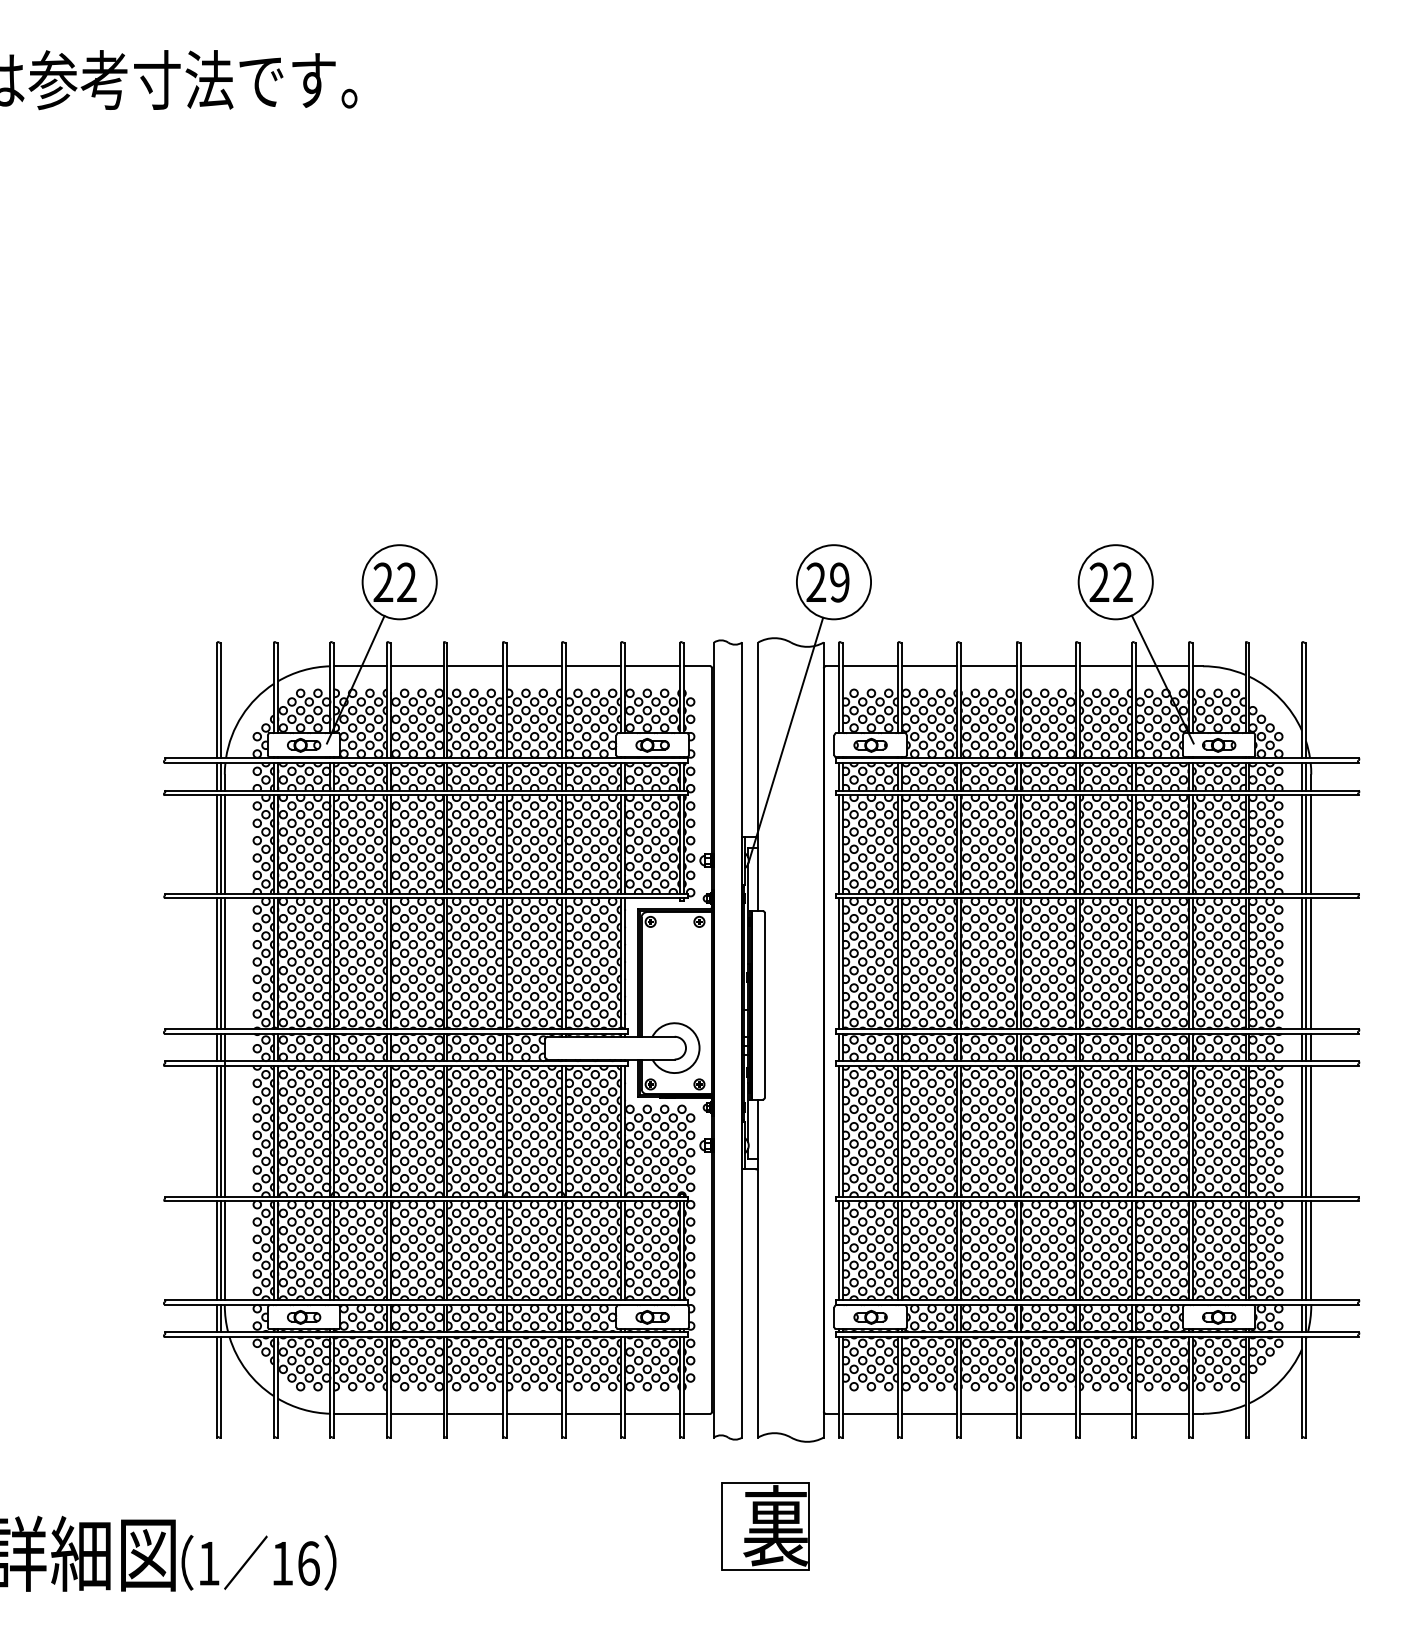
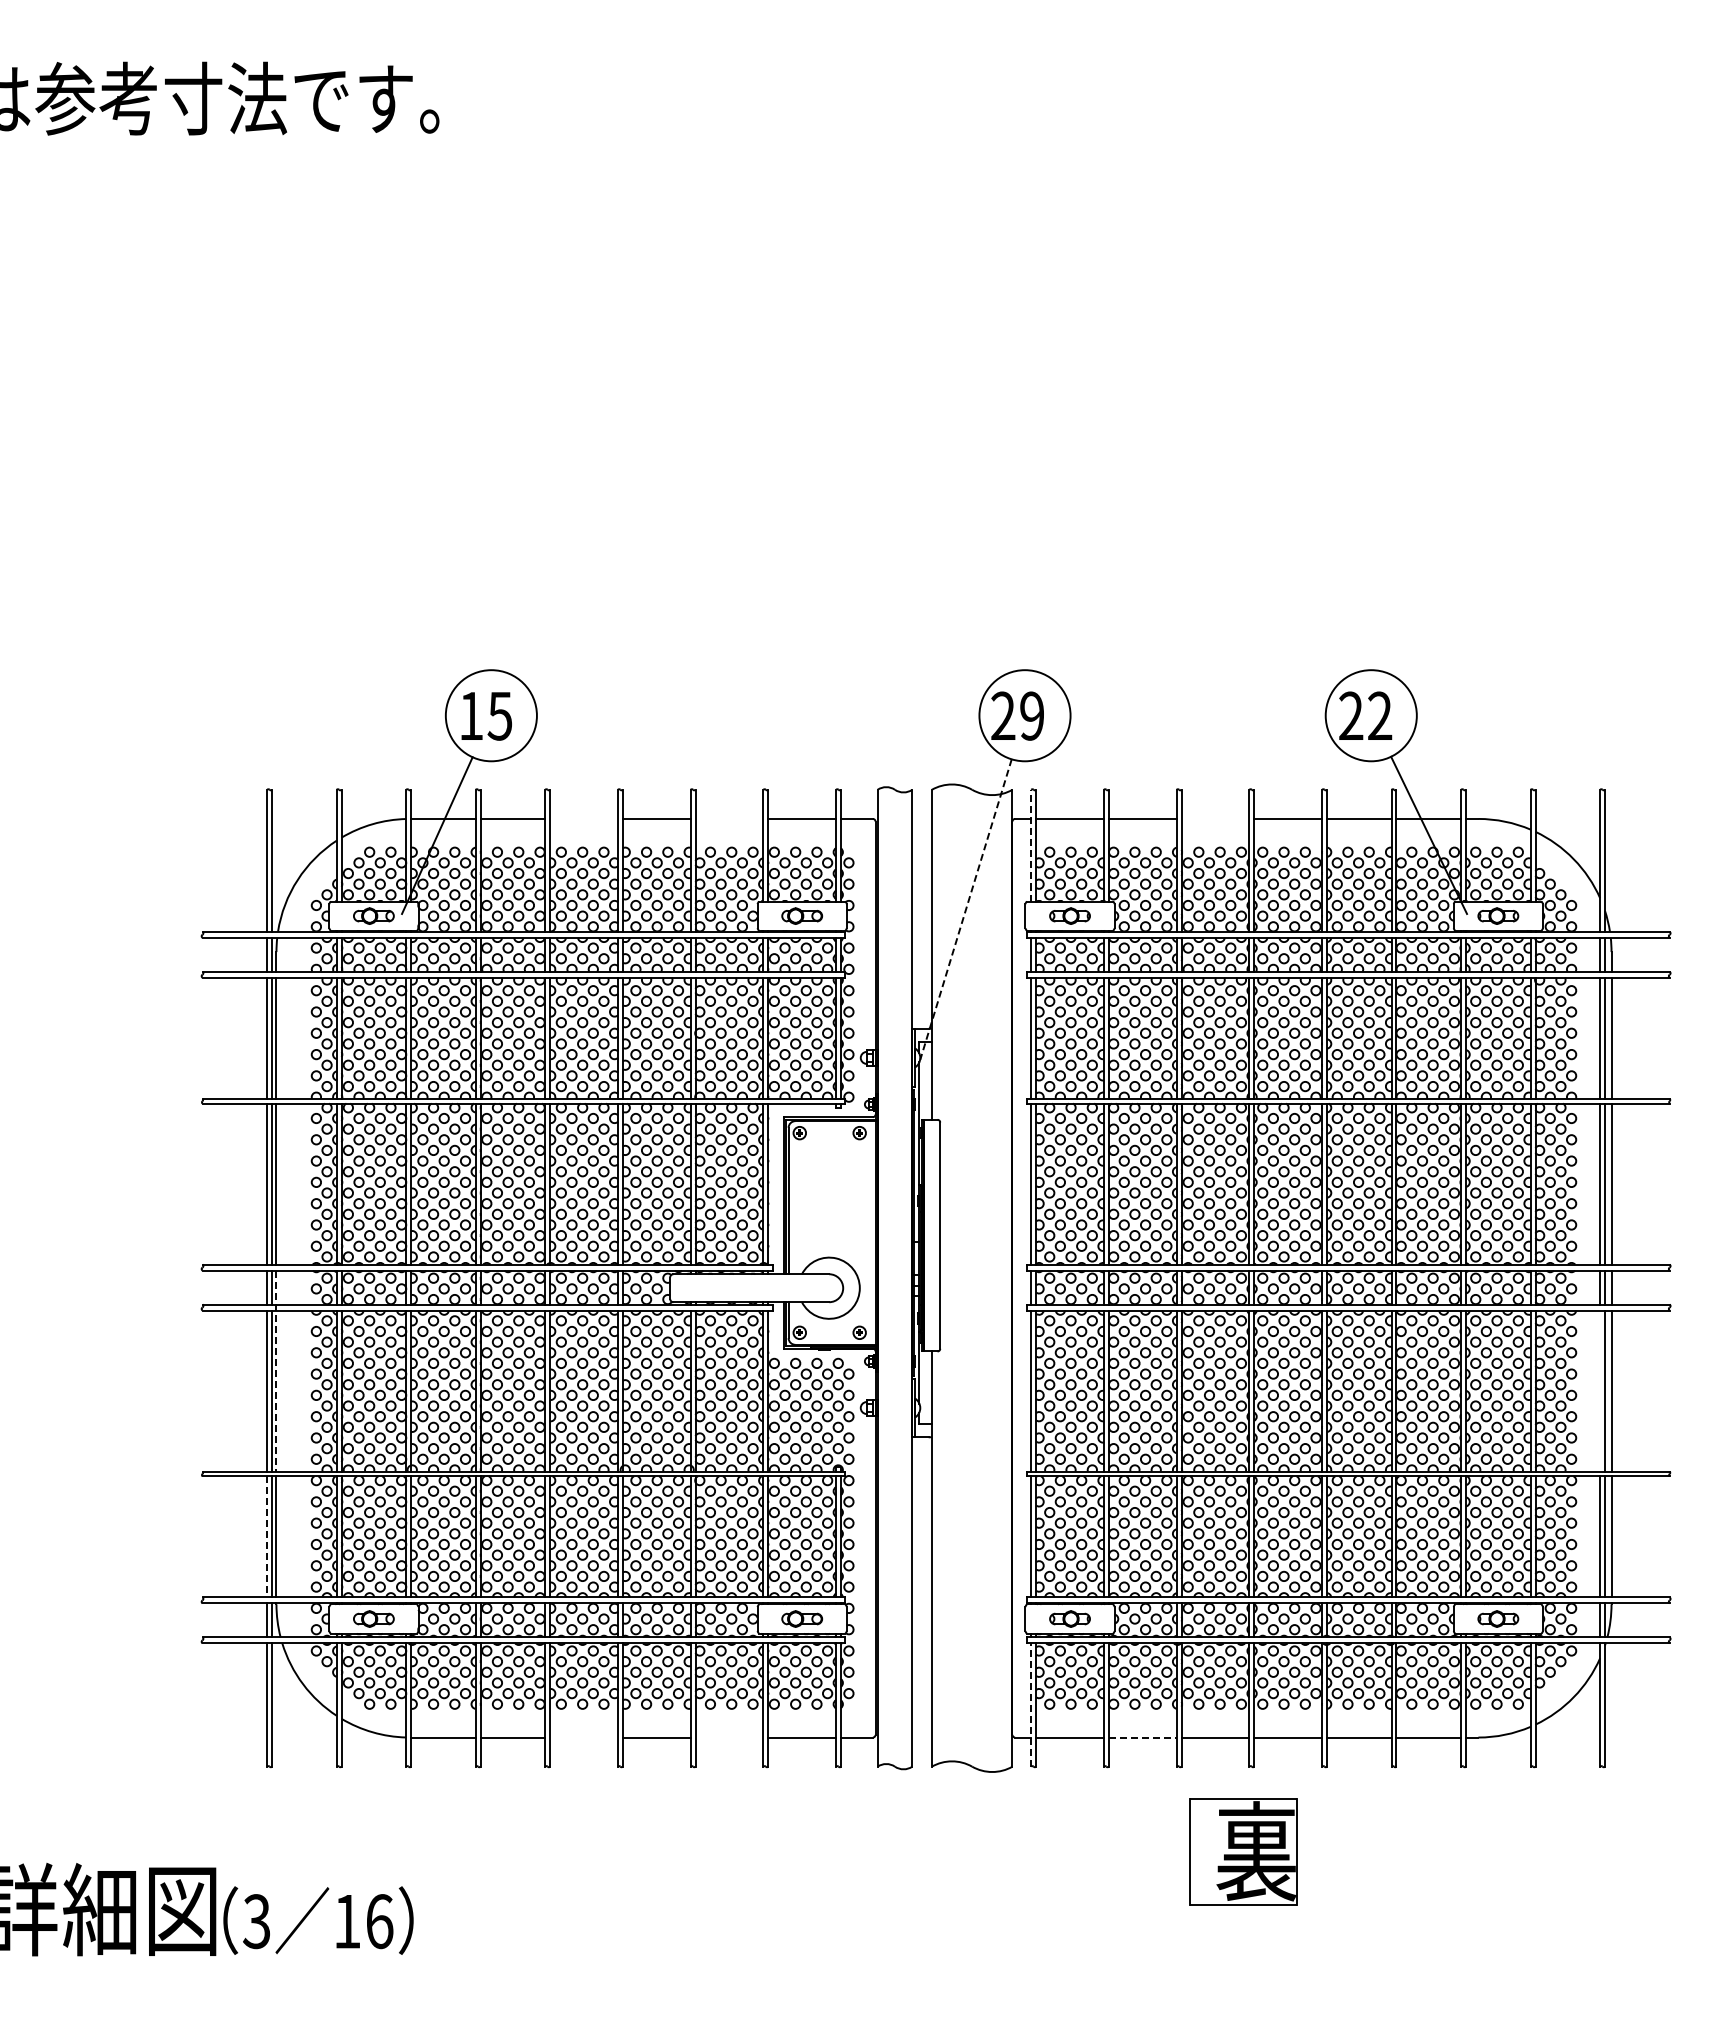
text: (394, 582) -> (485, 715), 22 -> 15
line: (475, 665) -> (584, 818), removed
line: (593, 665) -> (729, 818), removed
line: (988, 665) -> (1215, 818), removed
line: (839, 687) -> (1031, 845), solid -> dashed
line: (785, 740) -> (965, 910), solid -> dashed
line: (224, 1115) -> (276, 1371), solid -> dashed
line: (1302, 1131) -> (1600, 1390), removed
line: (217, 1250) -> (267, 1536), solid -> dashed
line: (839, 1387) -> (1031, 1705), solid -> dashed
line: (475, 1413) -> (584, 1737), removed
line: (593, 1413) -> (729, 1737), removed
line: (929, 1413) -> (1142, 1737), solid -> dashed
part: (765, 1526) -> (1243, 1851), moved
text: (208, 1563) -> (256, 1921), 1 -> 3

